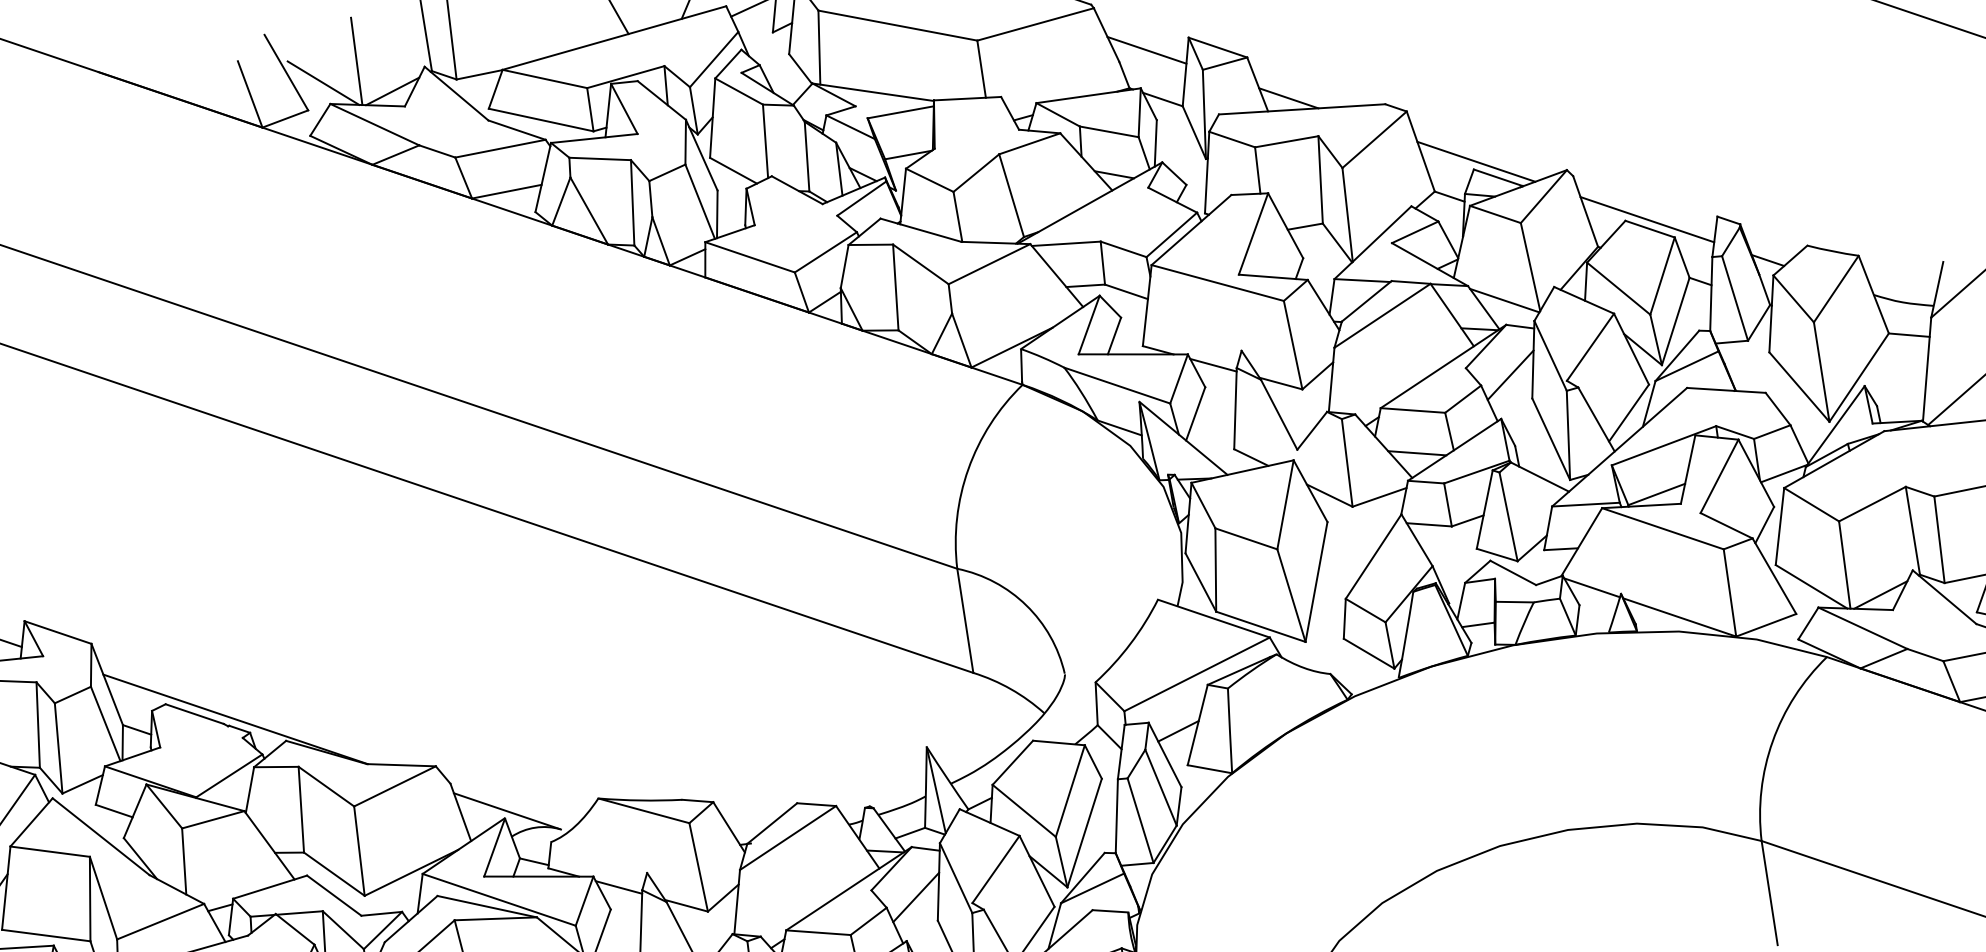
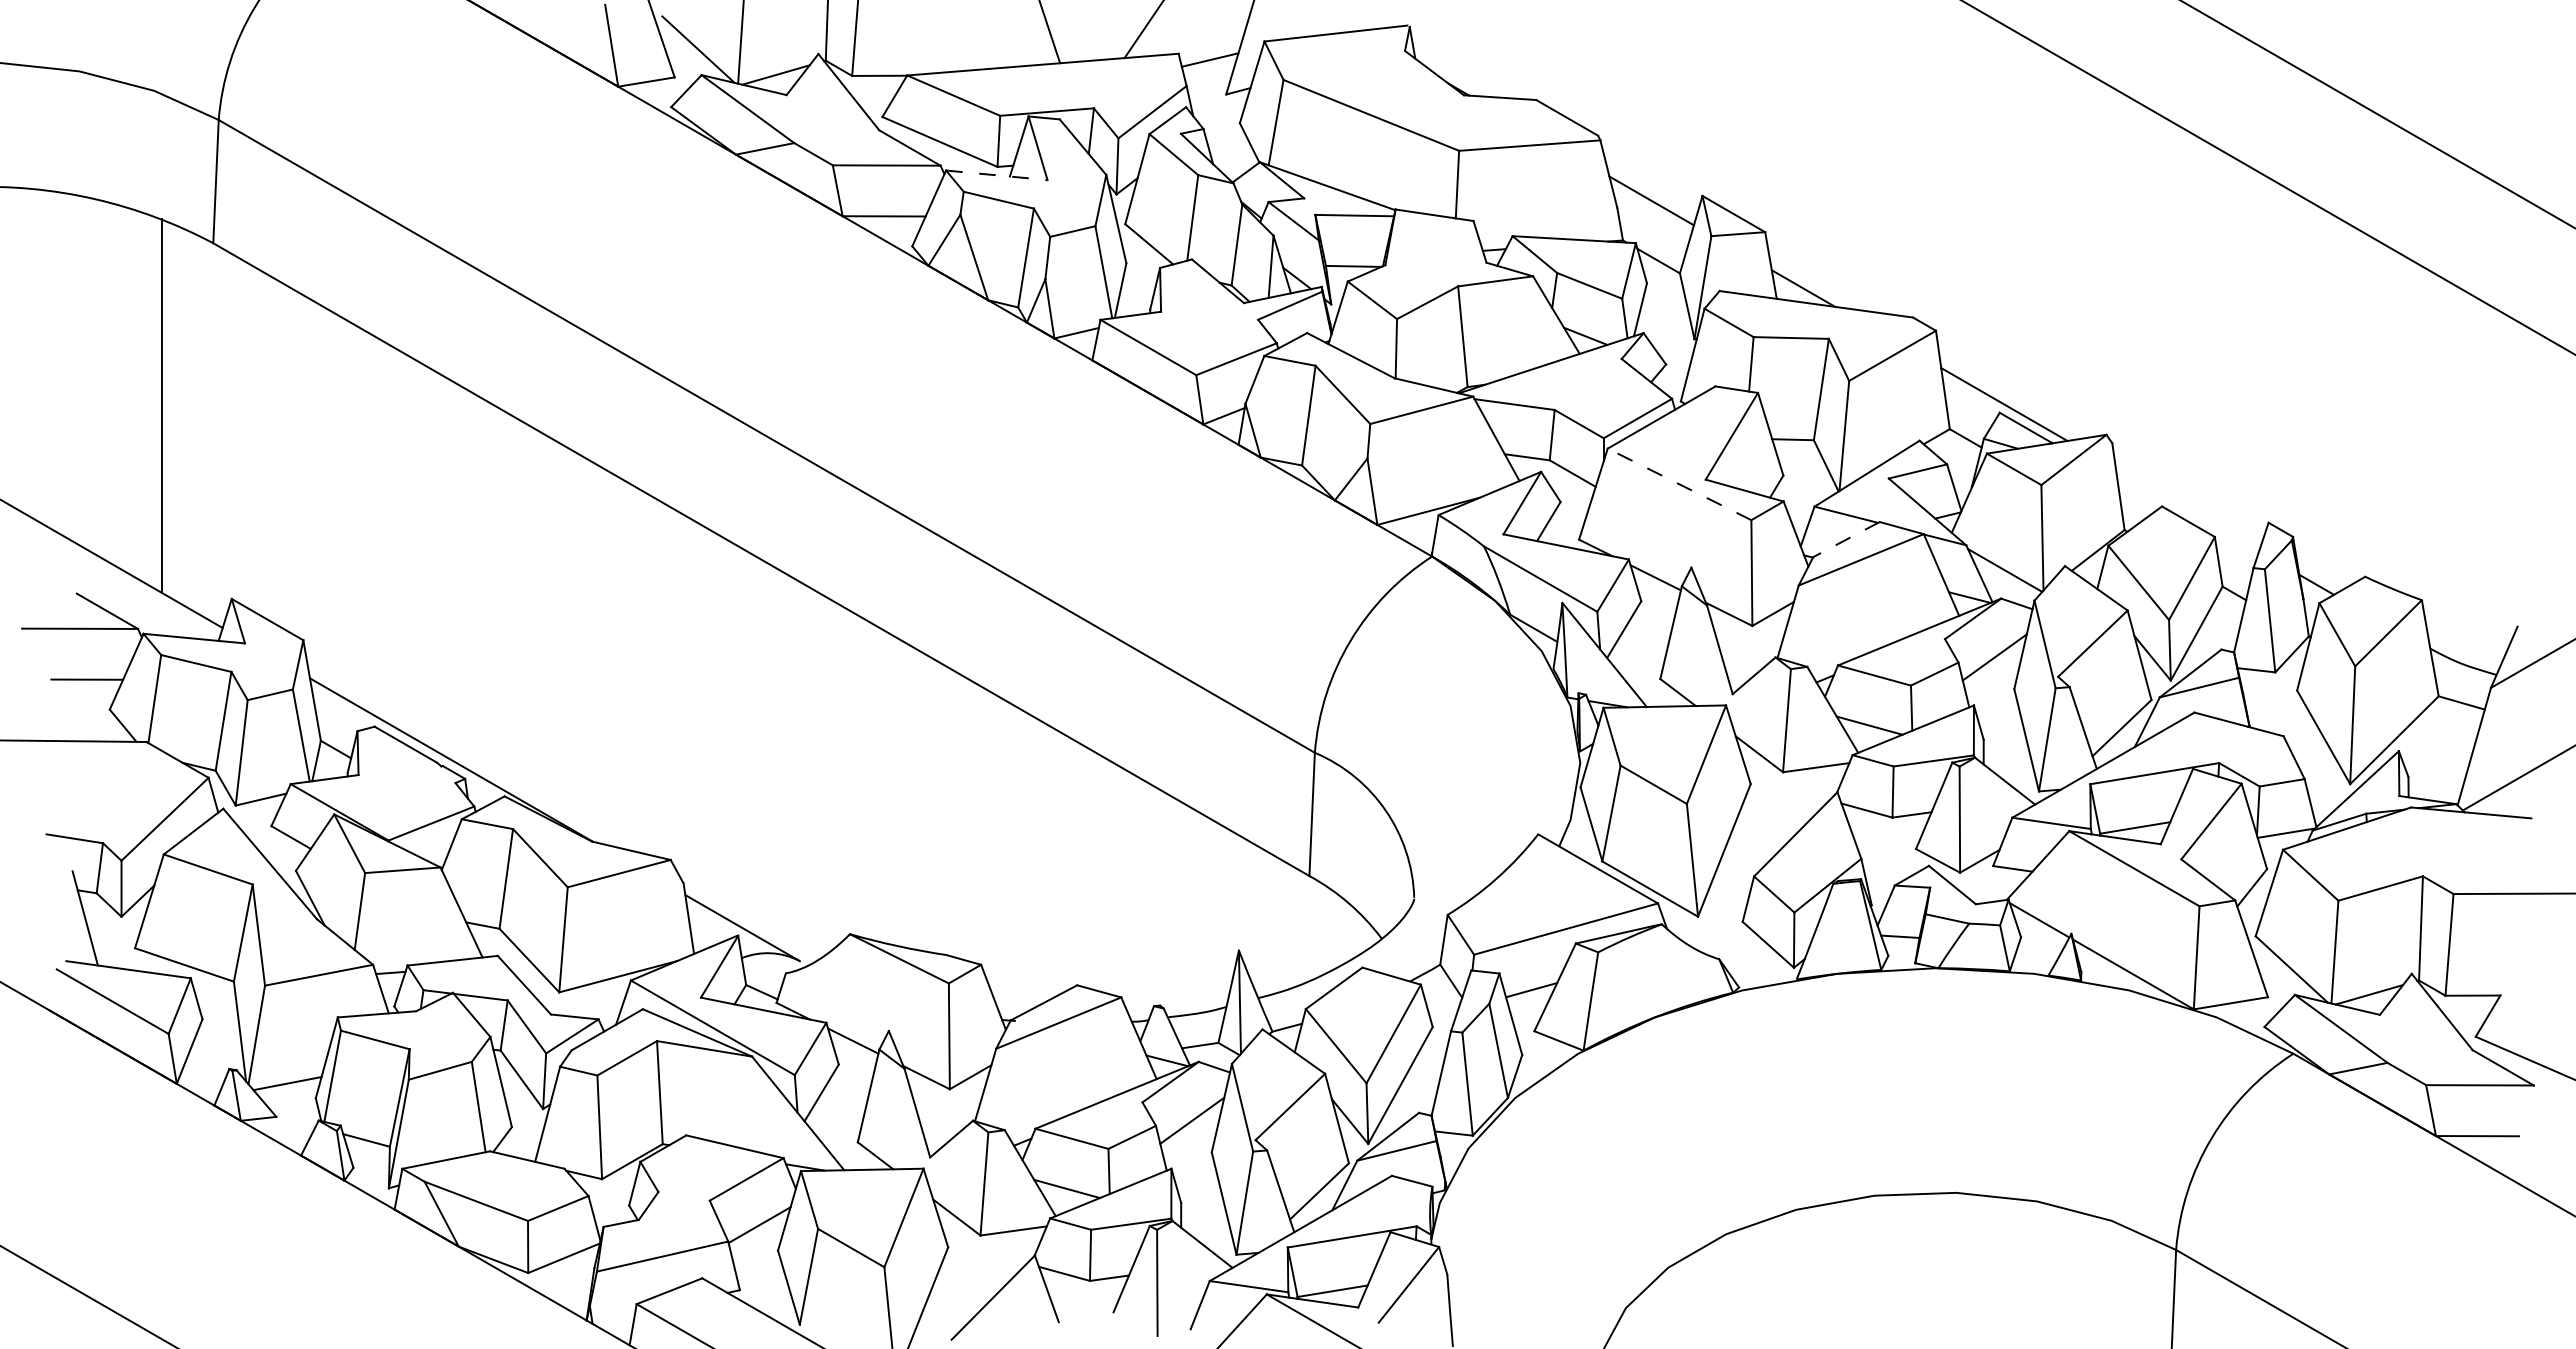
line: (594, 138) -> (996, 175), solid -> dashed
line: (1647, 219) -> (2187, 509), removed
line: (1217, 283) -> (1679, 484), solid -> dashed
line: (1366, 301) -> (1846, 539), solid -> dashed

